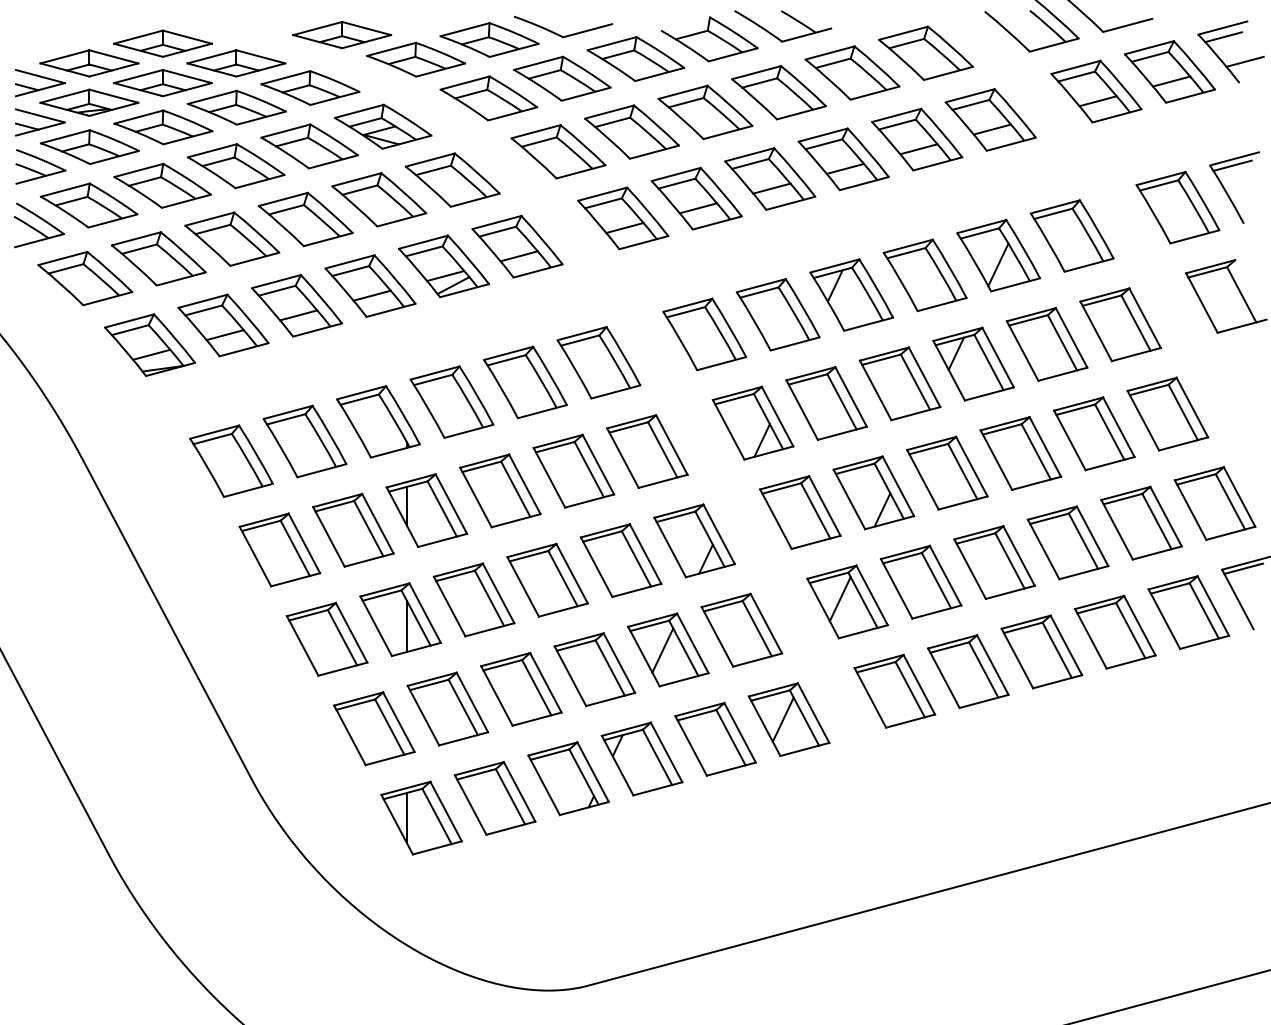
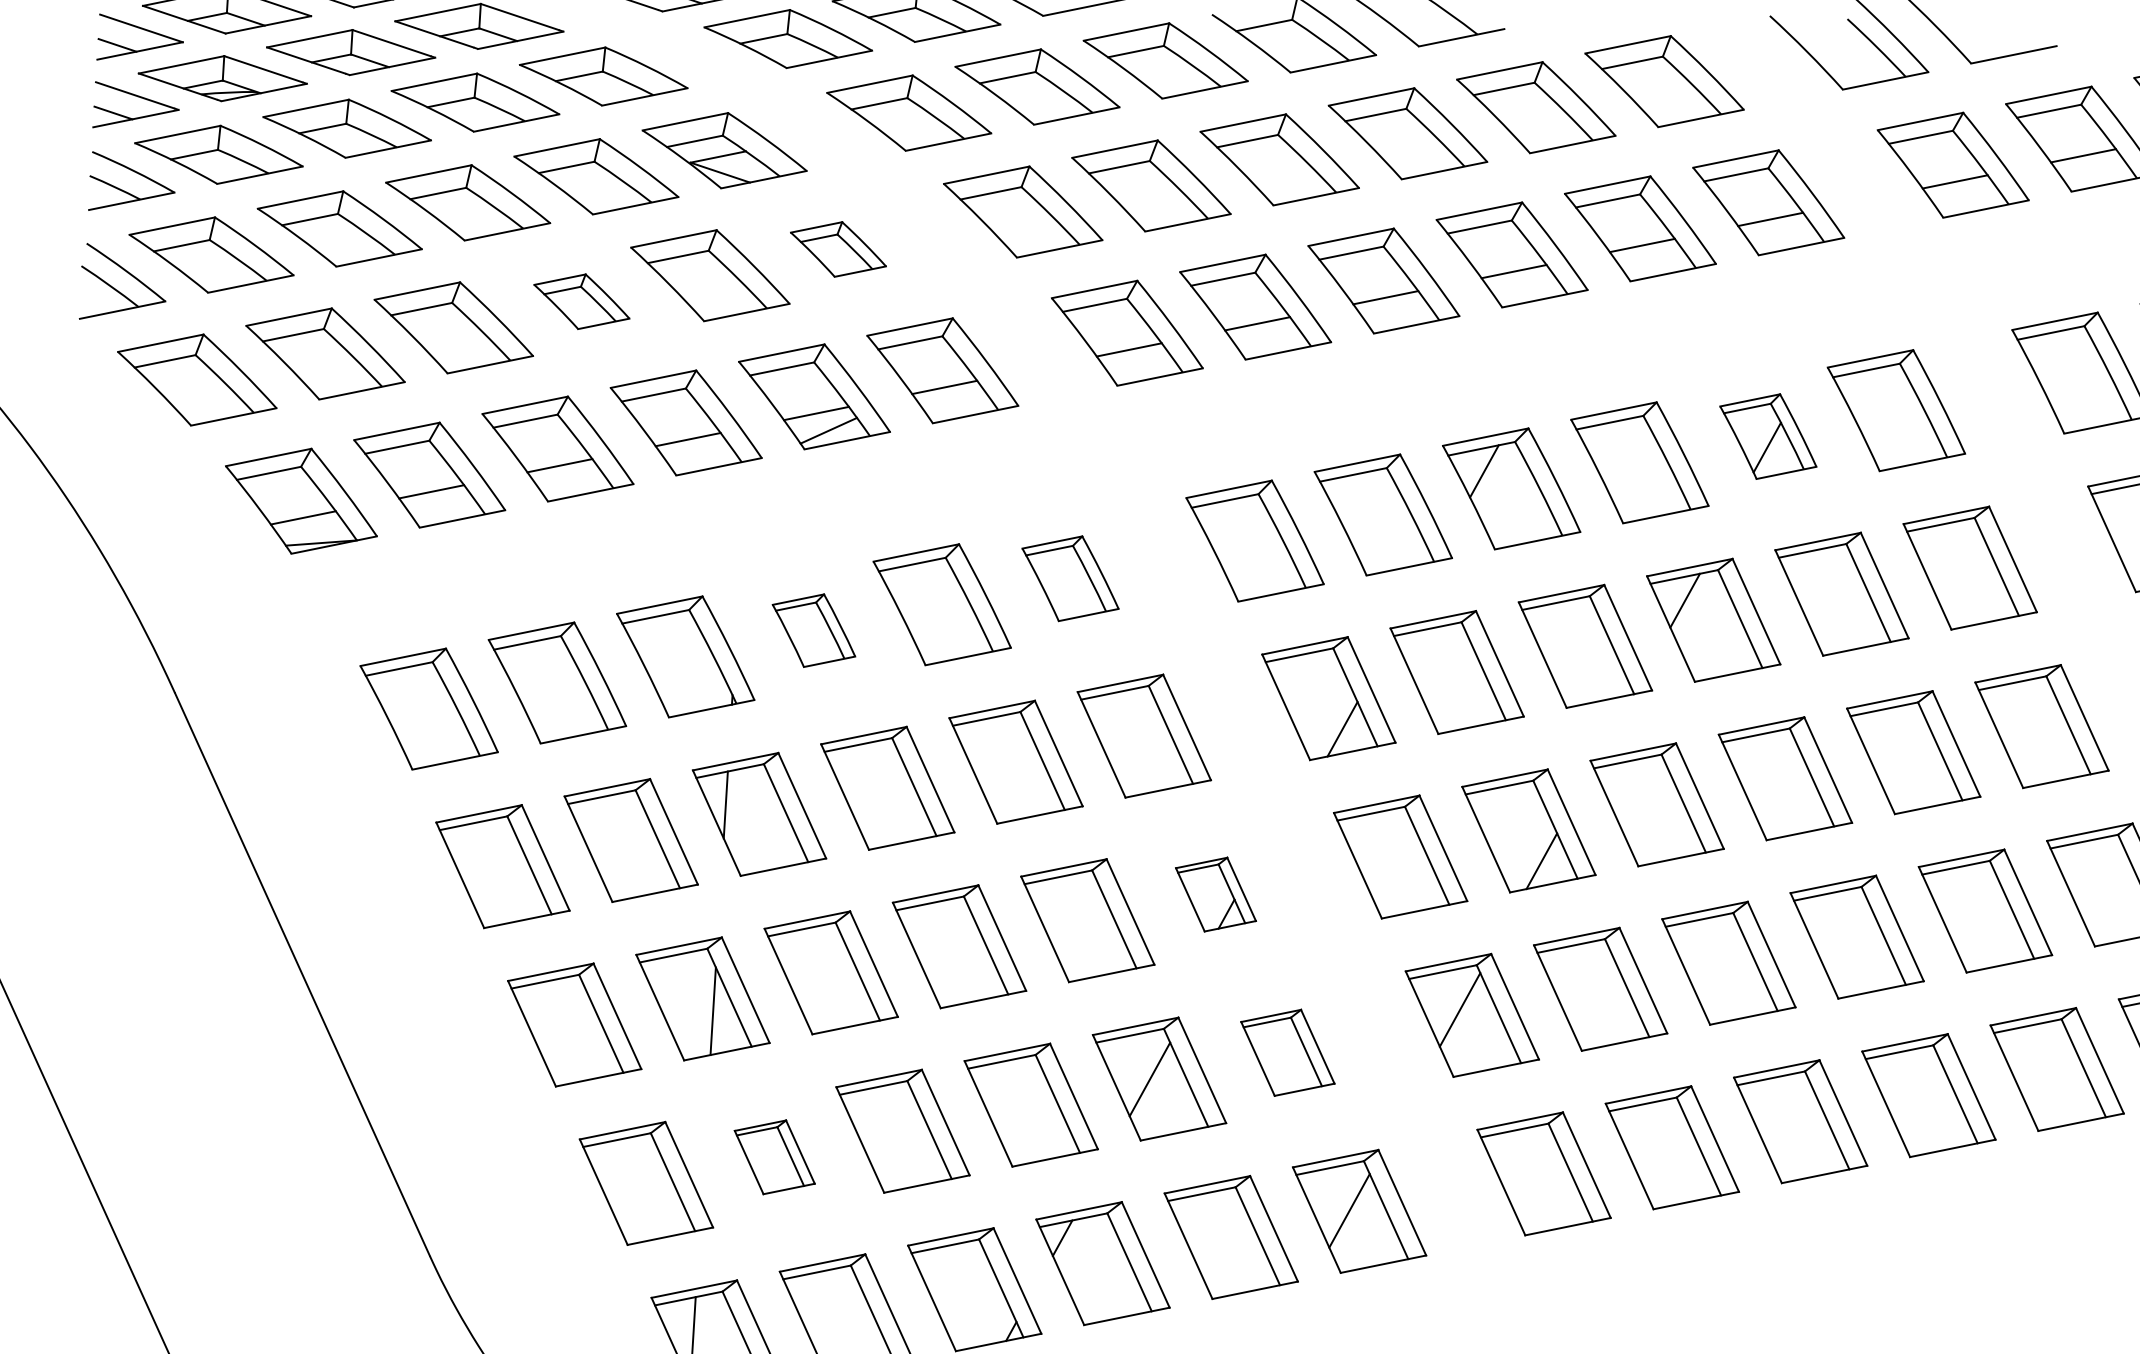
part: (452, 179) -> (838, 248), size x0.6
part: (305, 219) -> (581, 301), size x0.6
part: (998, 255) -> (1767, 436), size x0.7
part: (598, 362) -> (1069, 578), size x0.7
part: (451, 401) -> (813, 629), size x0.6
part: (694, 540) -> (1215, 893), size x0.6
part: (741, 629) -> (1287, 1051), size x0.7
part: (447, 708) -> (774, 1156), size x0.6

